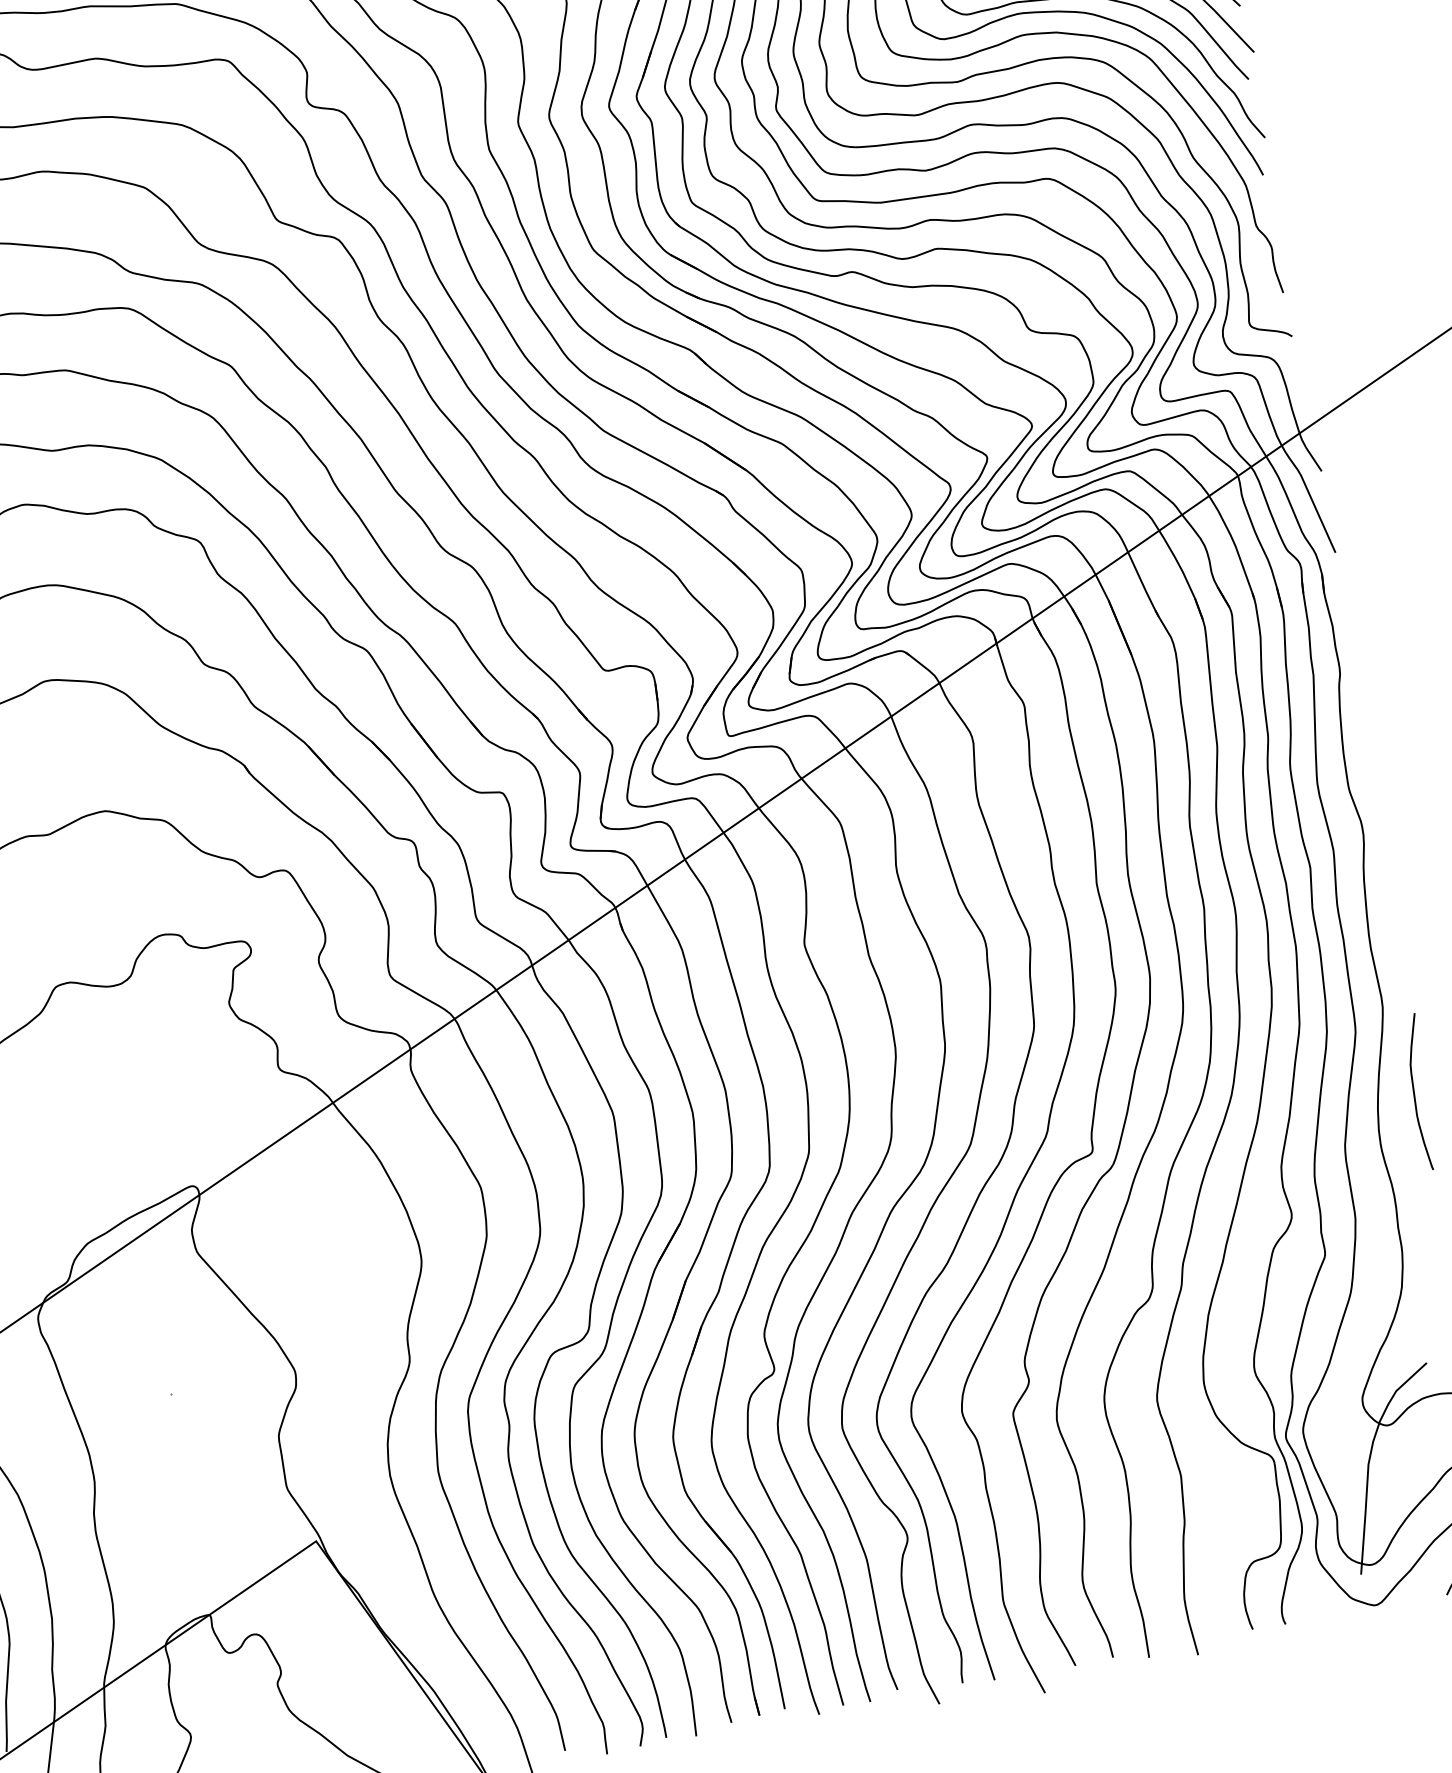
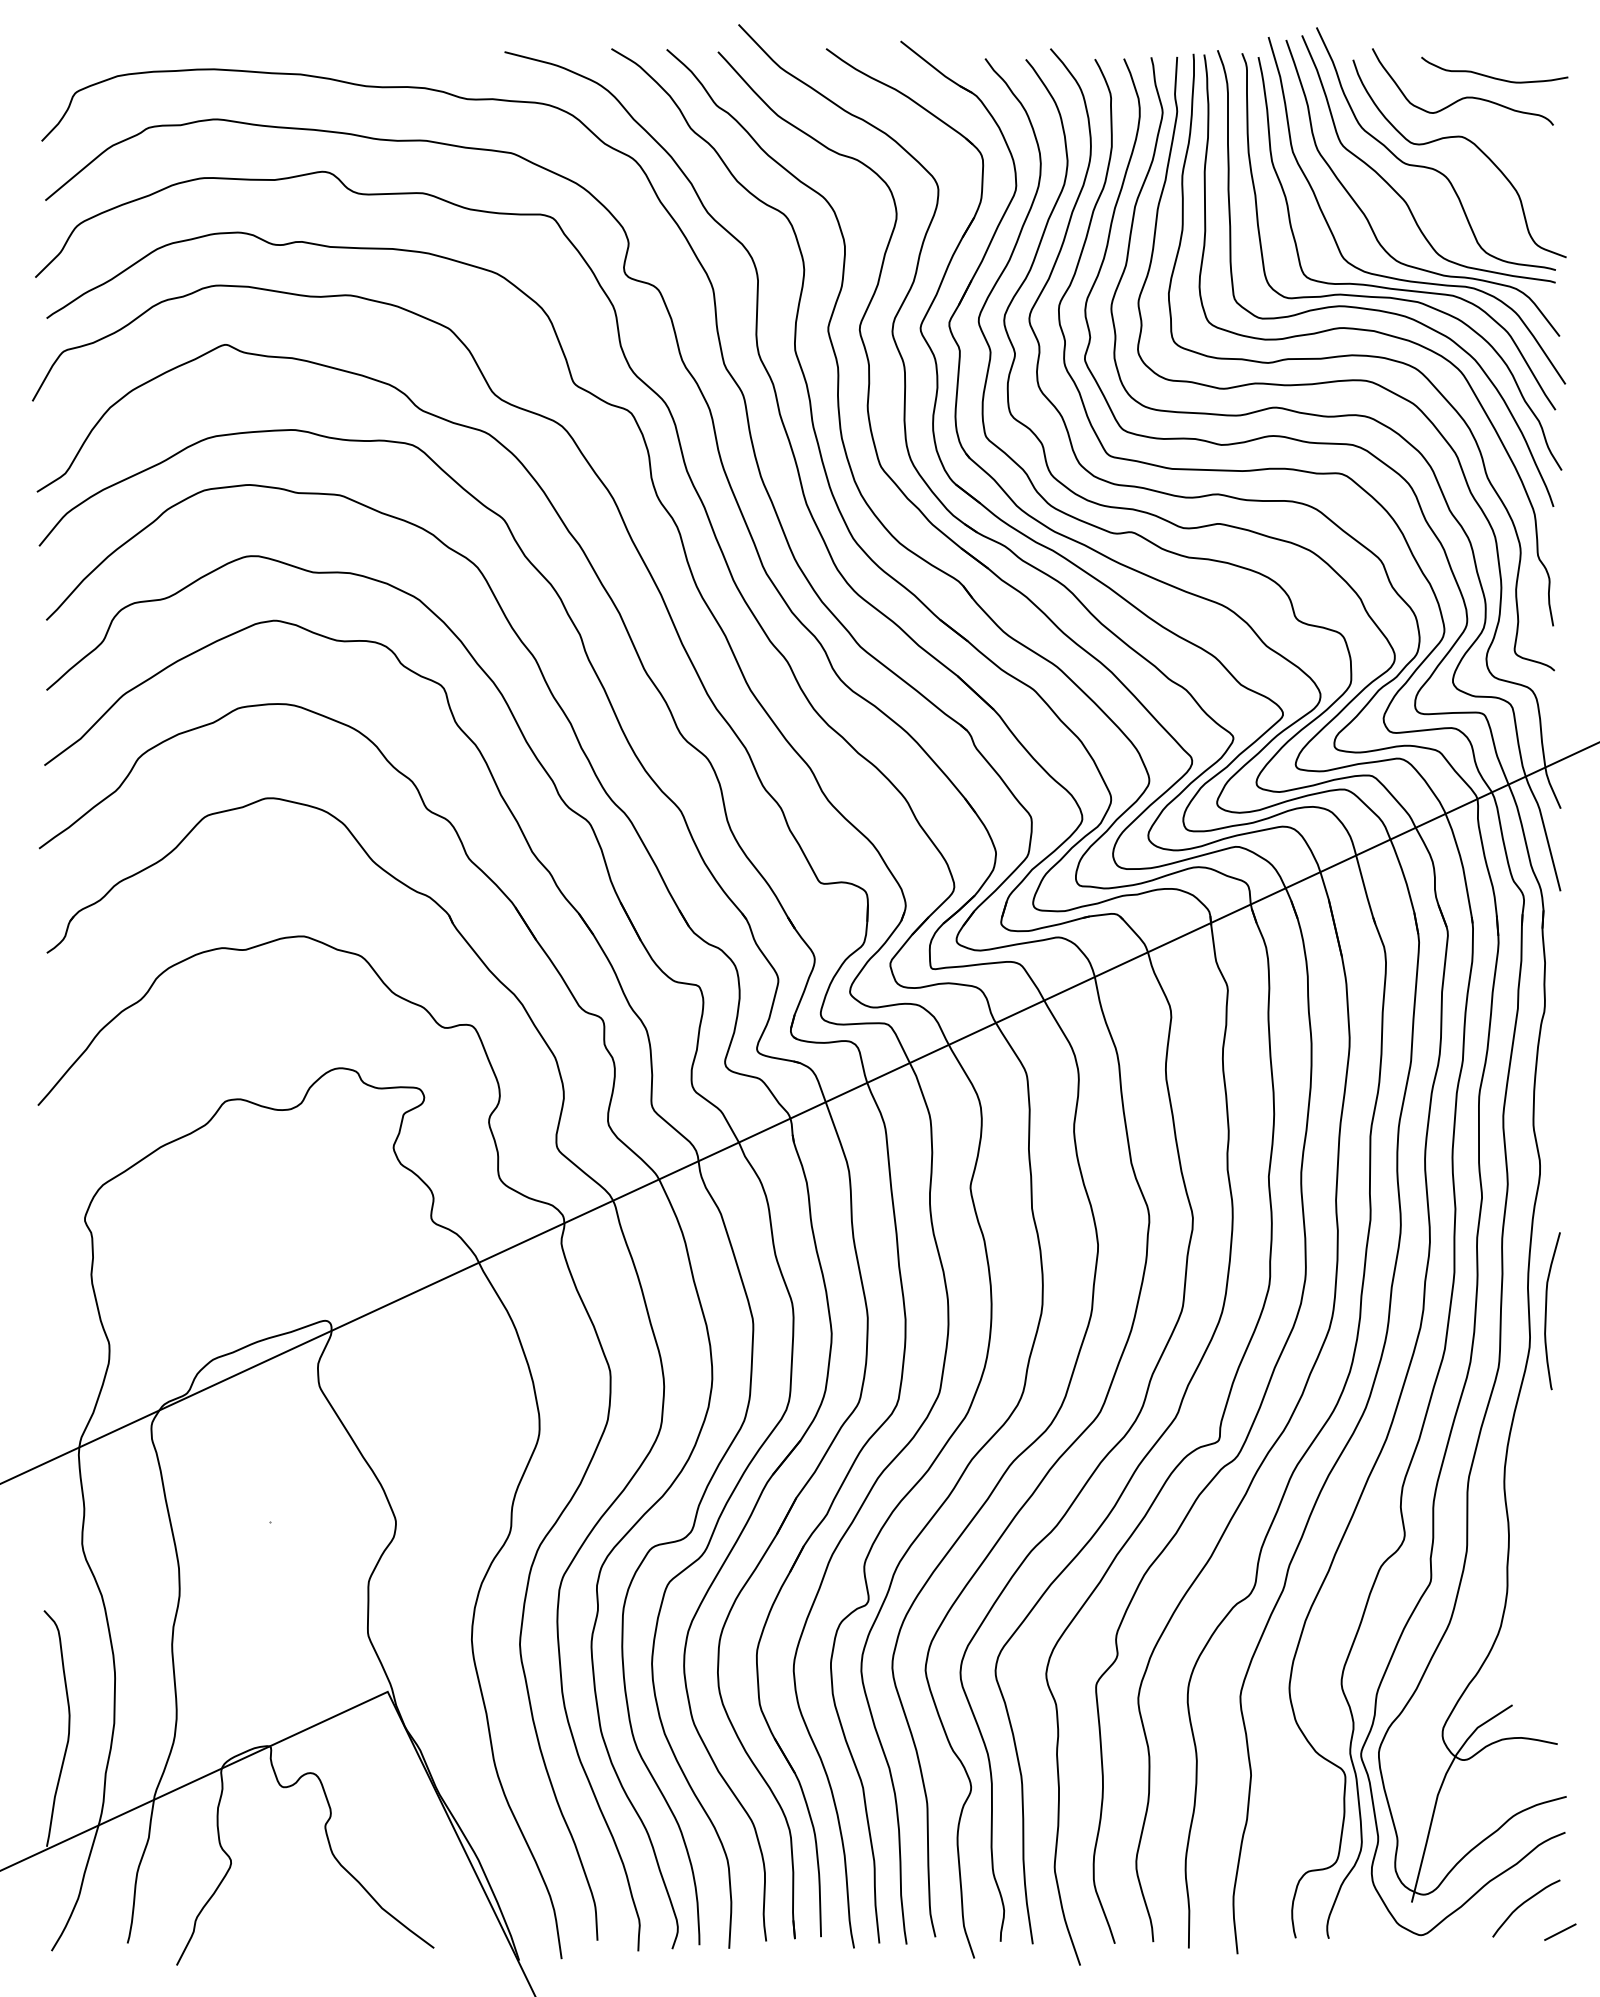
curve: (1414, 1093) -> (1546, 1311), moved

